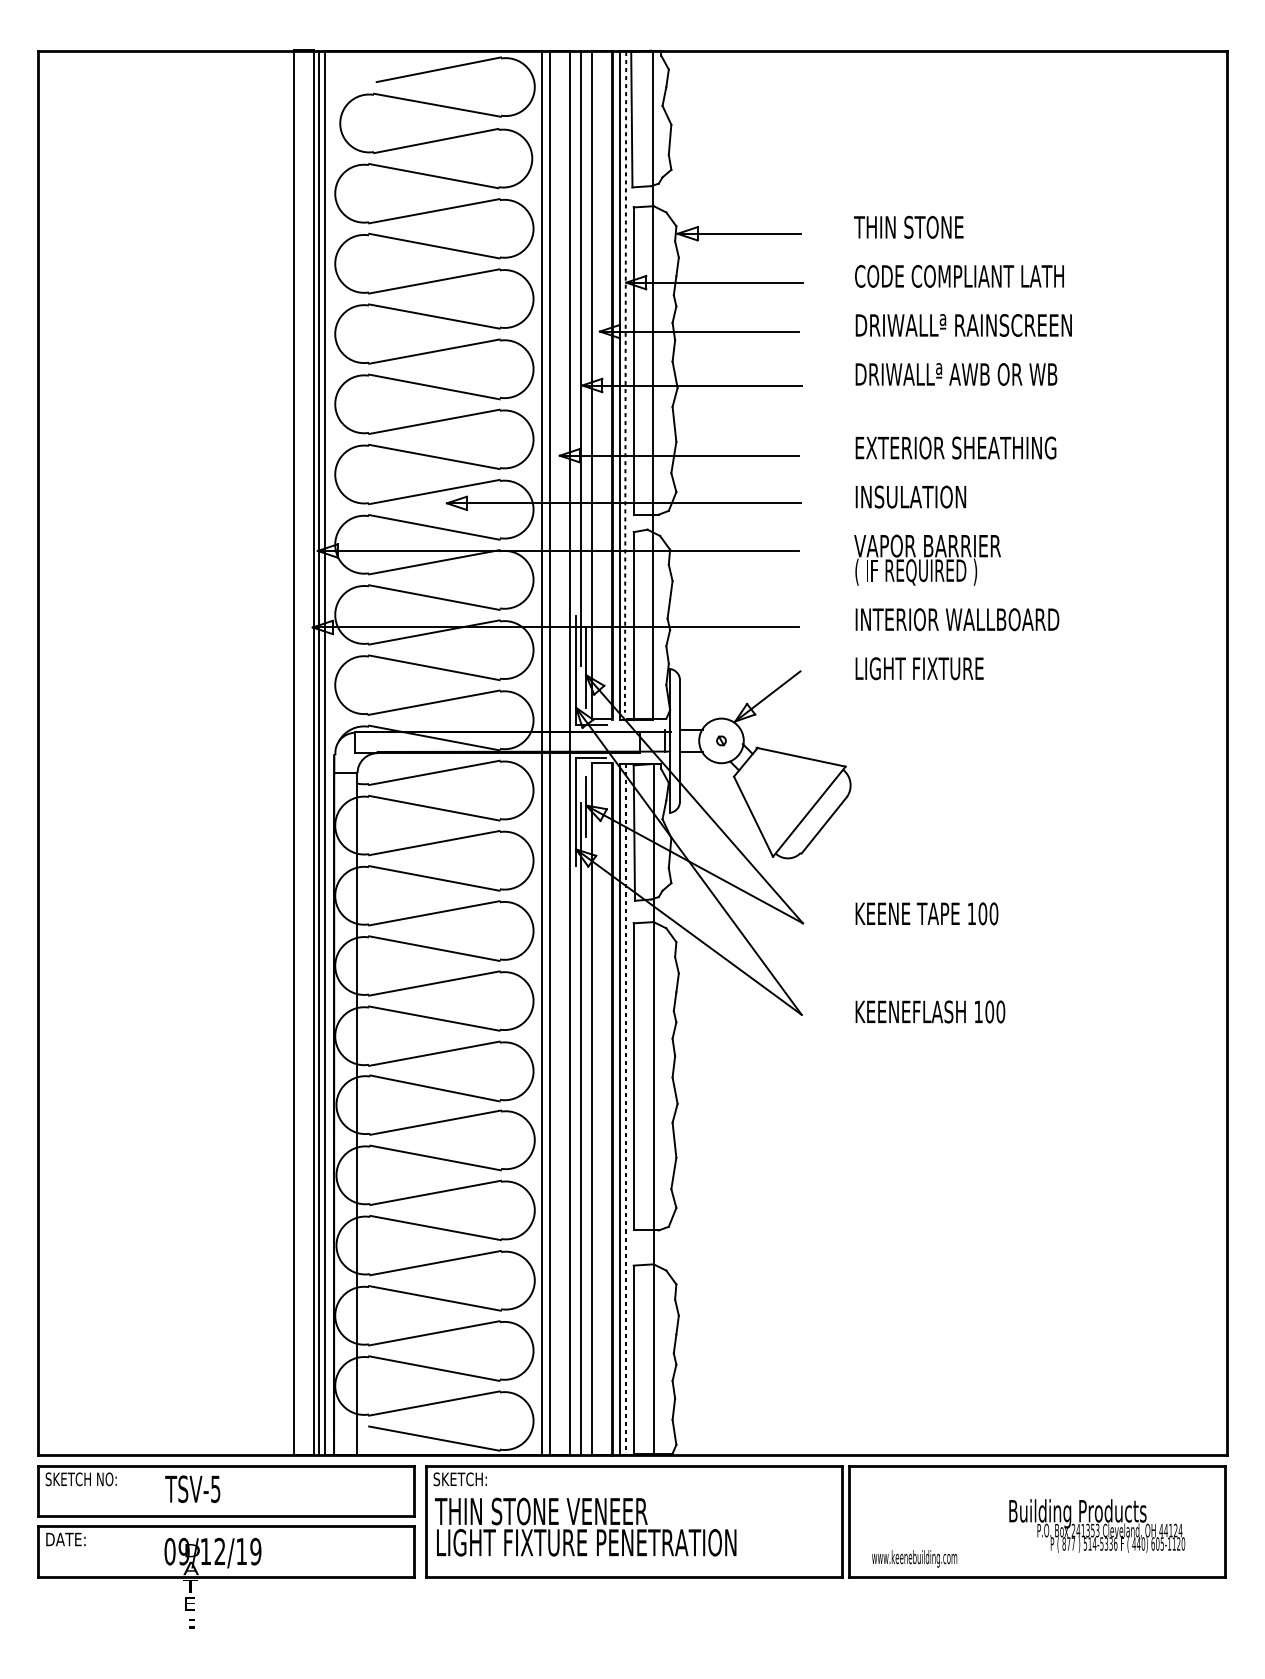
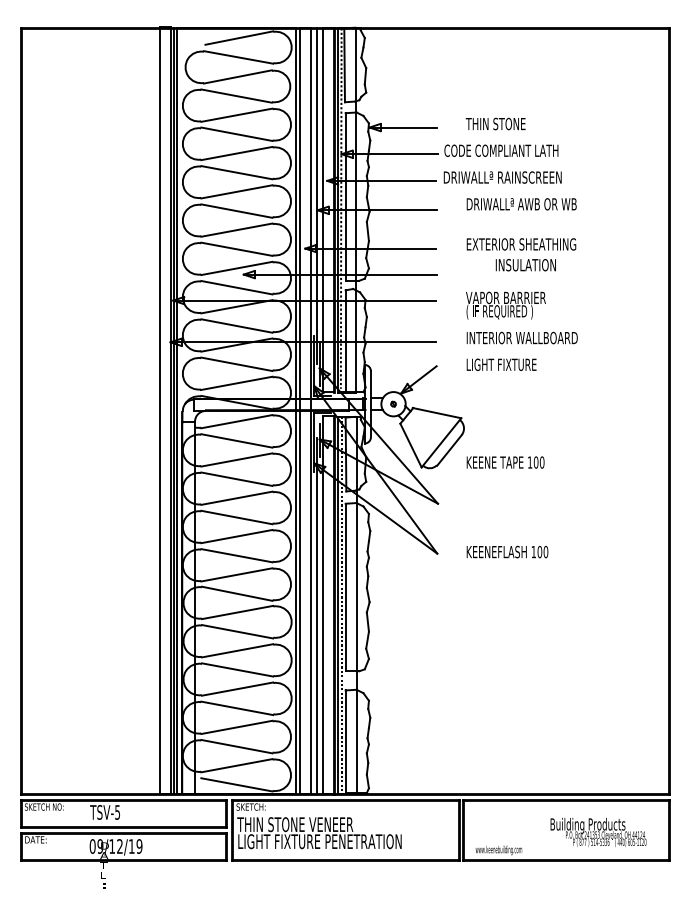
text: (959, 275) -> (501, 150), moved
text: (963, 325) -> (502, 177), moved
text: (910, 497) -> (525, 265), moved
text: (926, 913) -> (505, 462), moved

